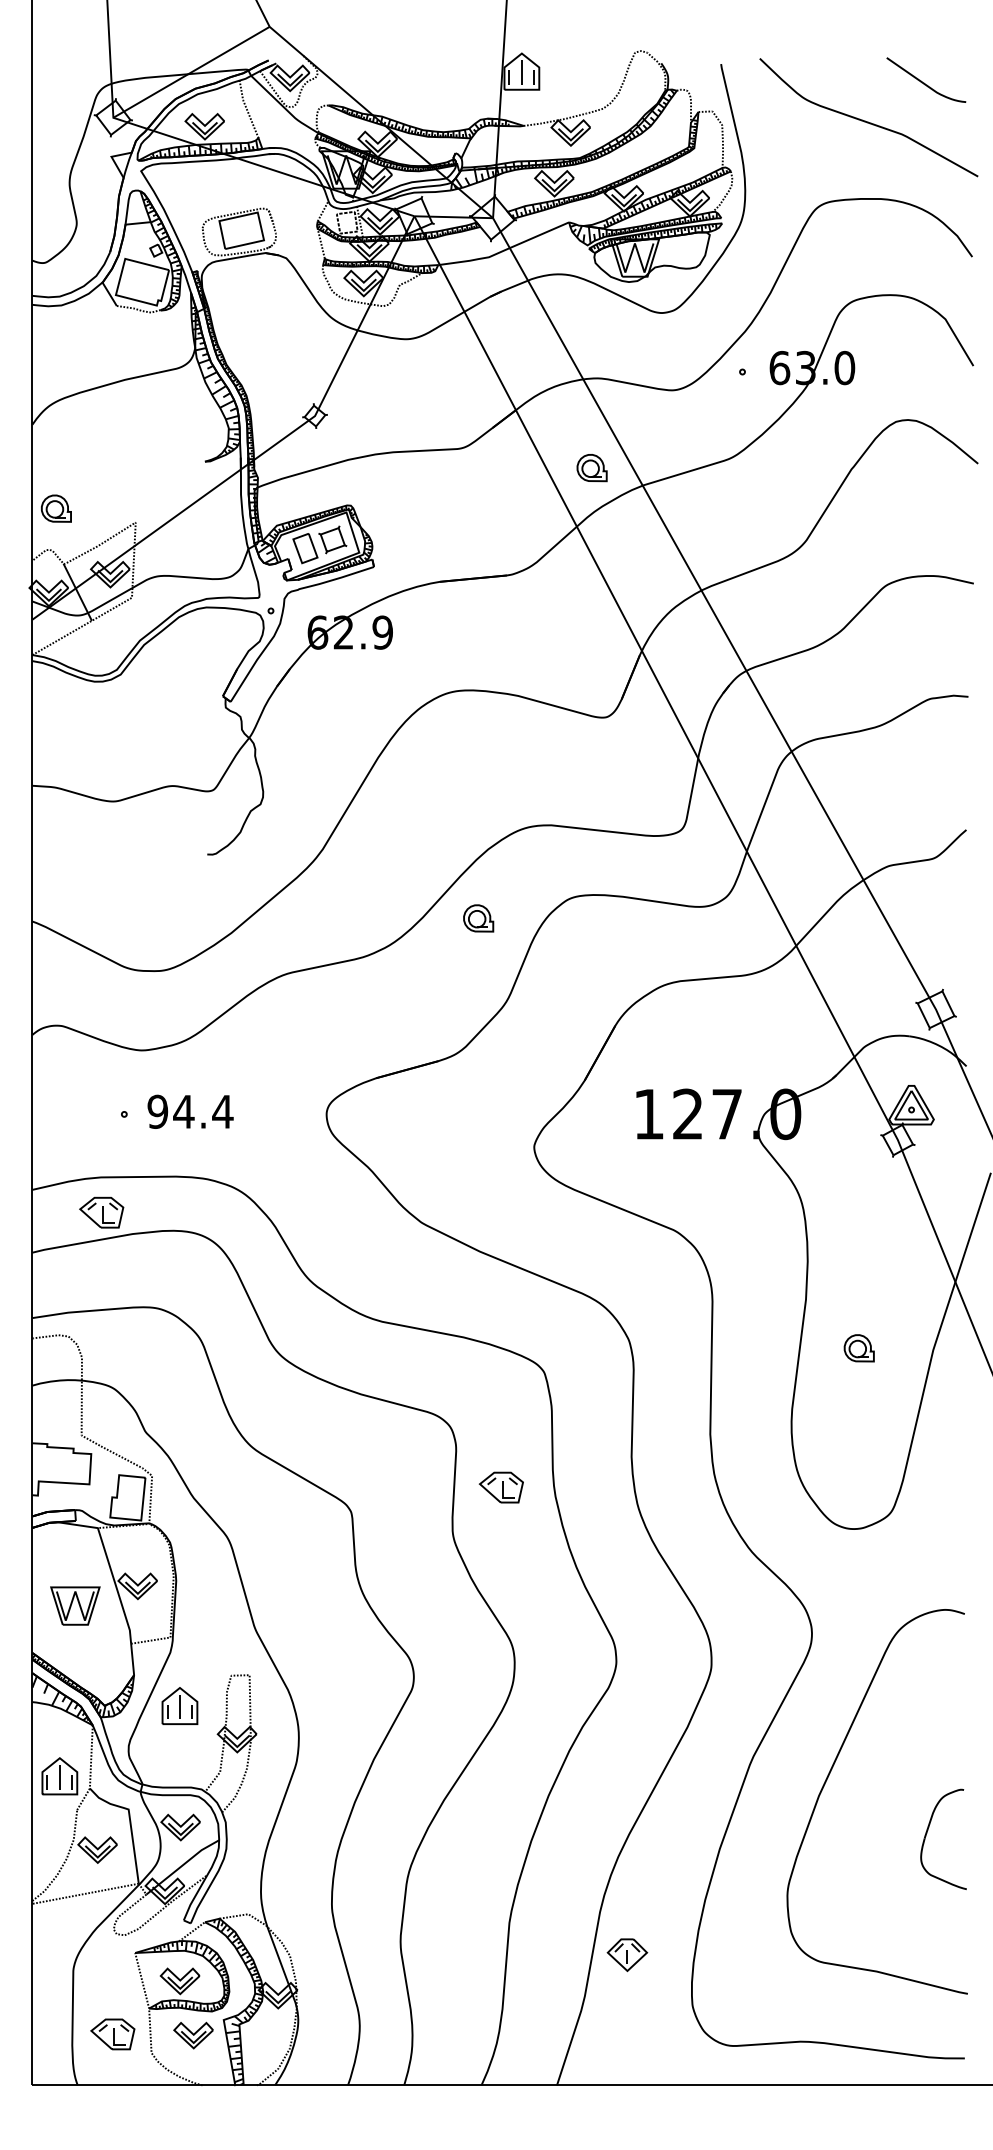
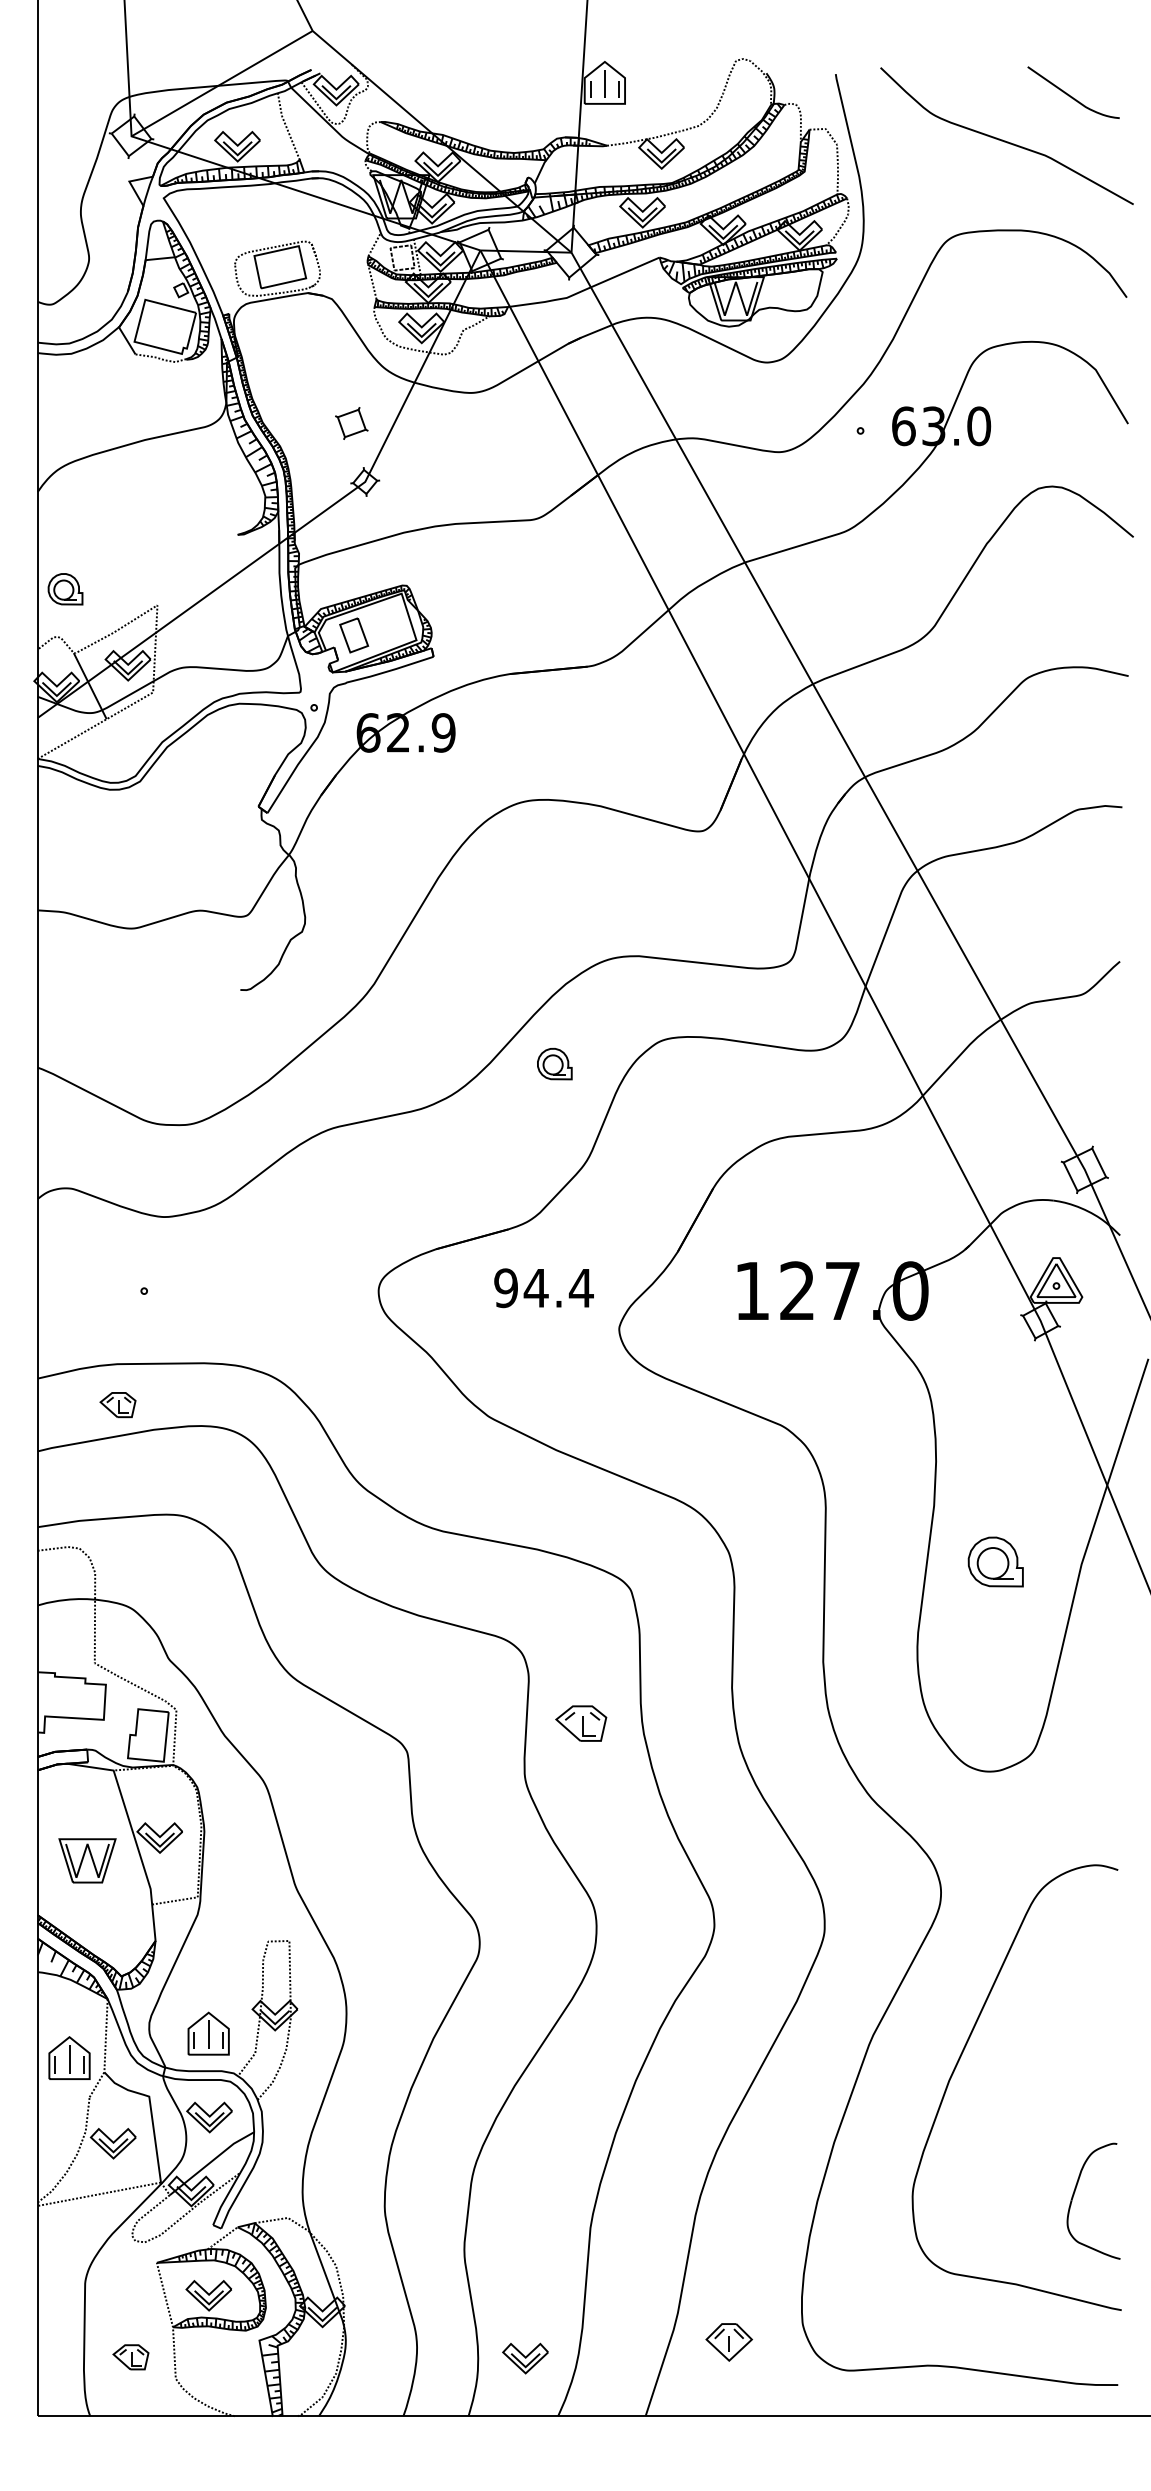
part: (592, 468) -> (686, 542), removed
part: (332, 539) -> (351, 423), moved
text: (190, 1112) -> (543, 1288), moved
part: (101, 1212) -> (117, 1404), size x0.7
part: (858, 1348) -> (995, 1562), size x1.6
part: (179, 1705) -> (208, 2033), moved
part: (927, 1834) -> (1074, 2195), moved
part: (626, 1955) -> (728, 2342), moved
part: (112, 2034) -> (130, 2357), size x0.7
part: (193, 2035) -> (525, 2358), moved

